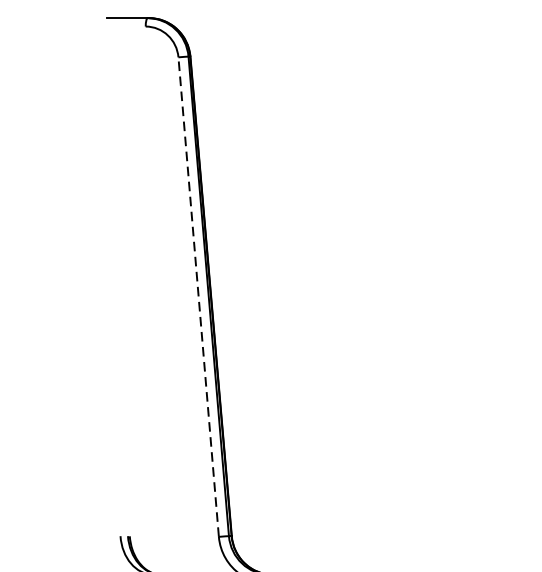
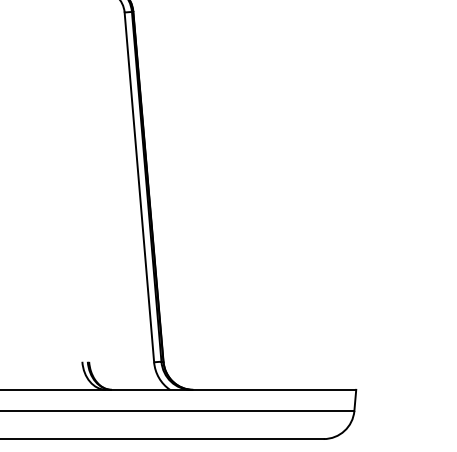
line: (198, 297) -> (139, 187), dashed -> solid

